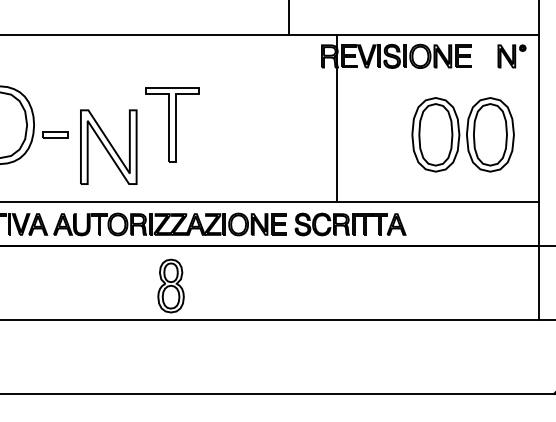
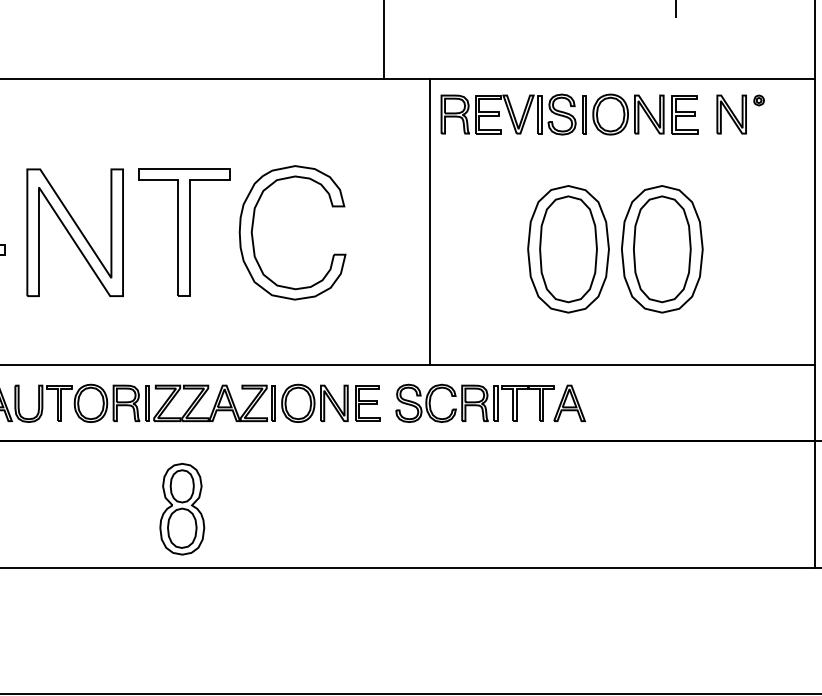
part: (511, 56) -> (739, 114), moved
line: (337, 118) -> (430, 221), moved
part: (213, 119) -> (255, 222), added
part: (462, 134) -> (614, 248), moved
part: (108, 146) -> (74, 231), moved

